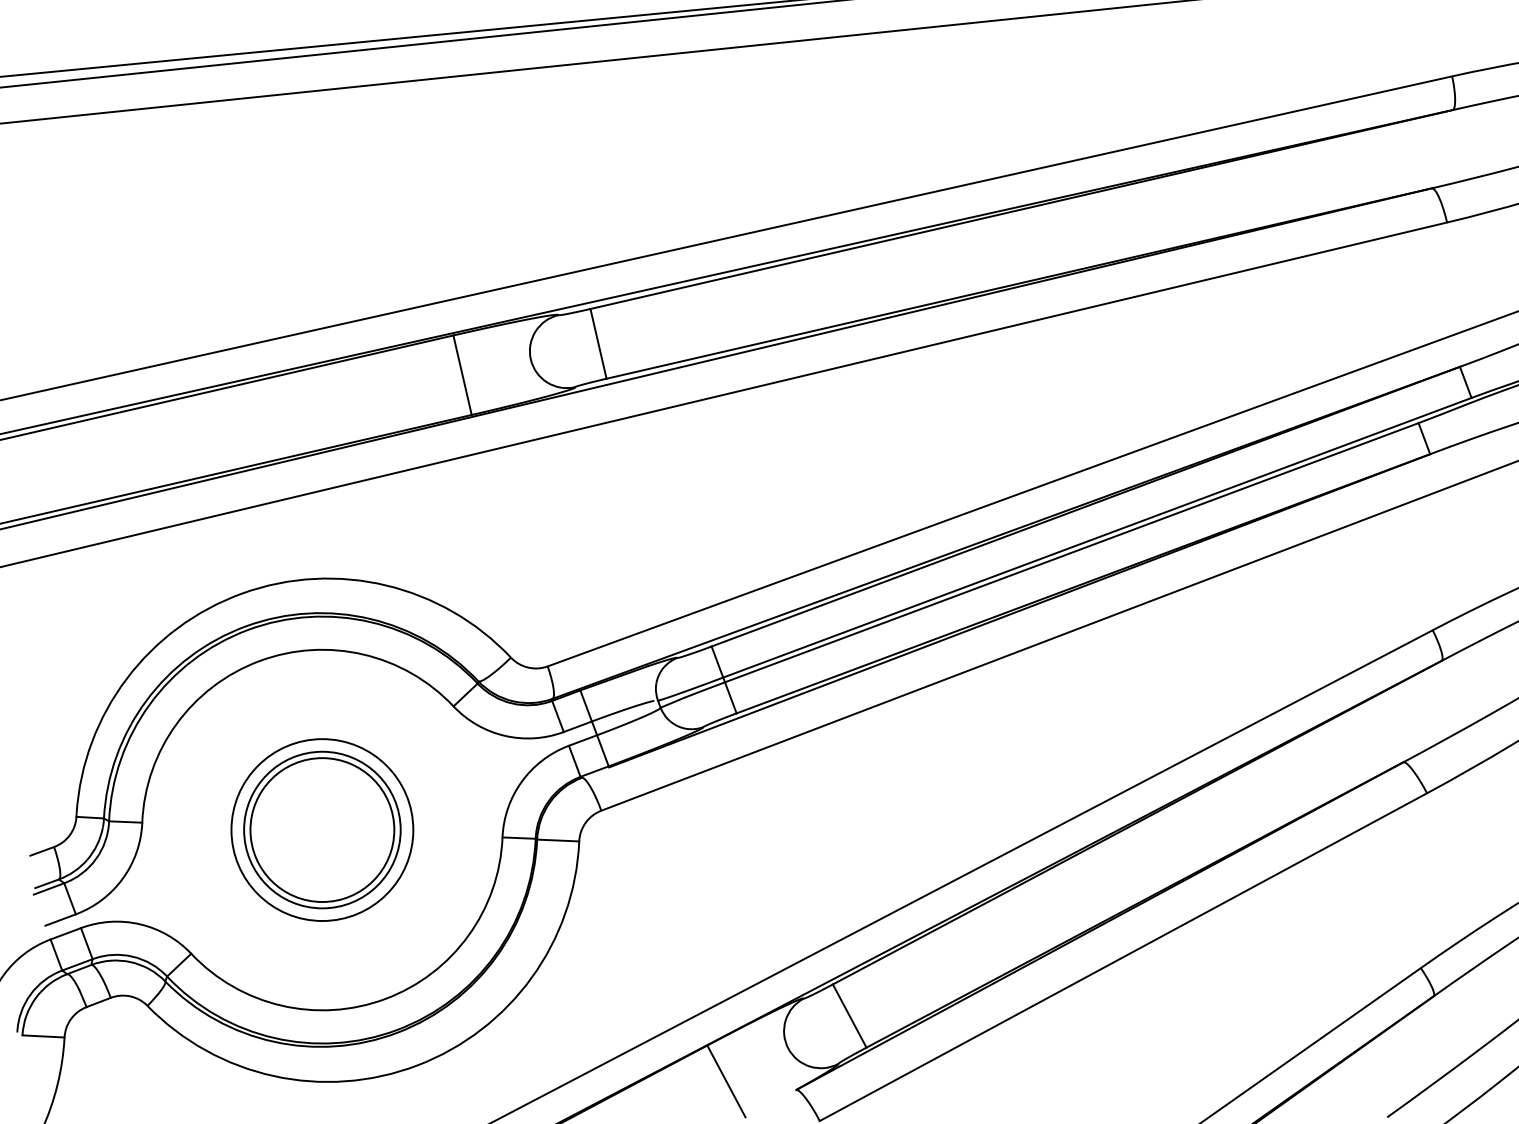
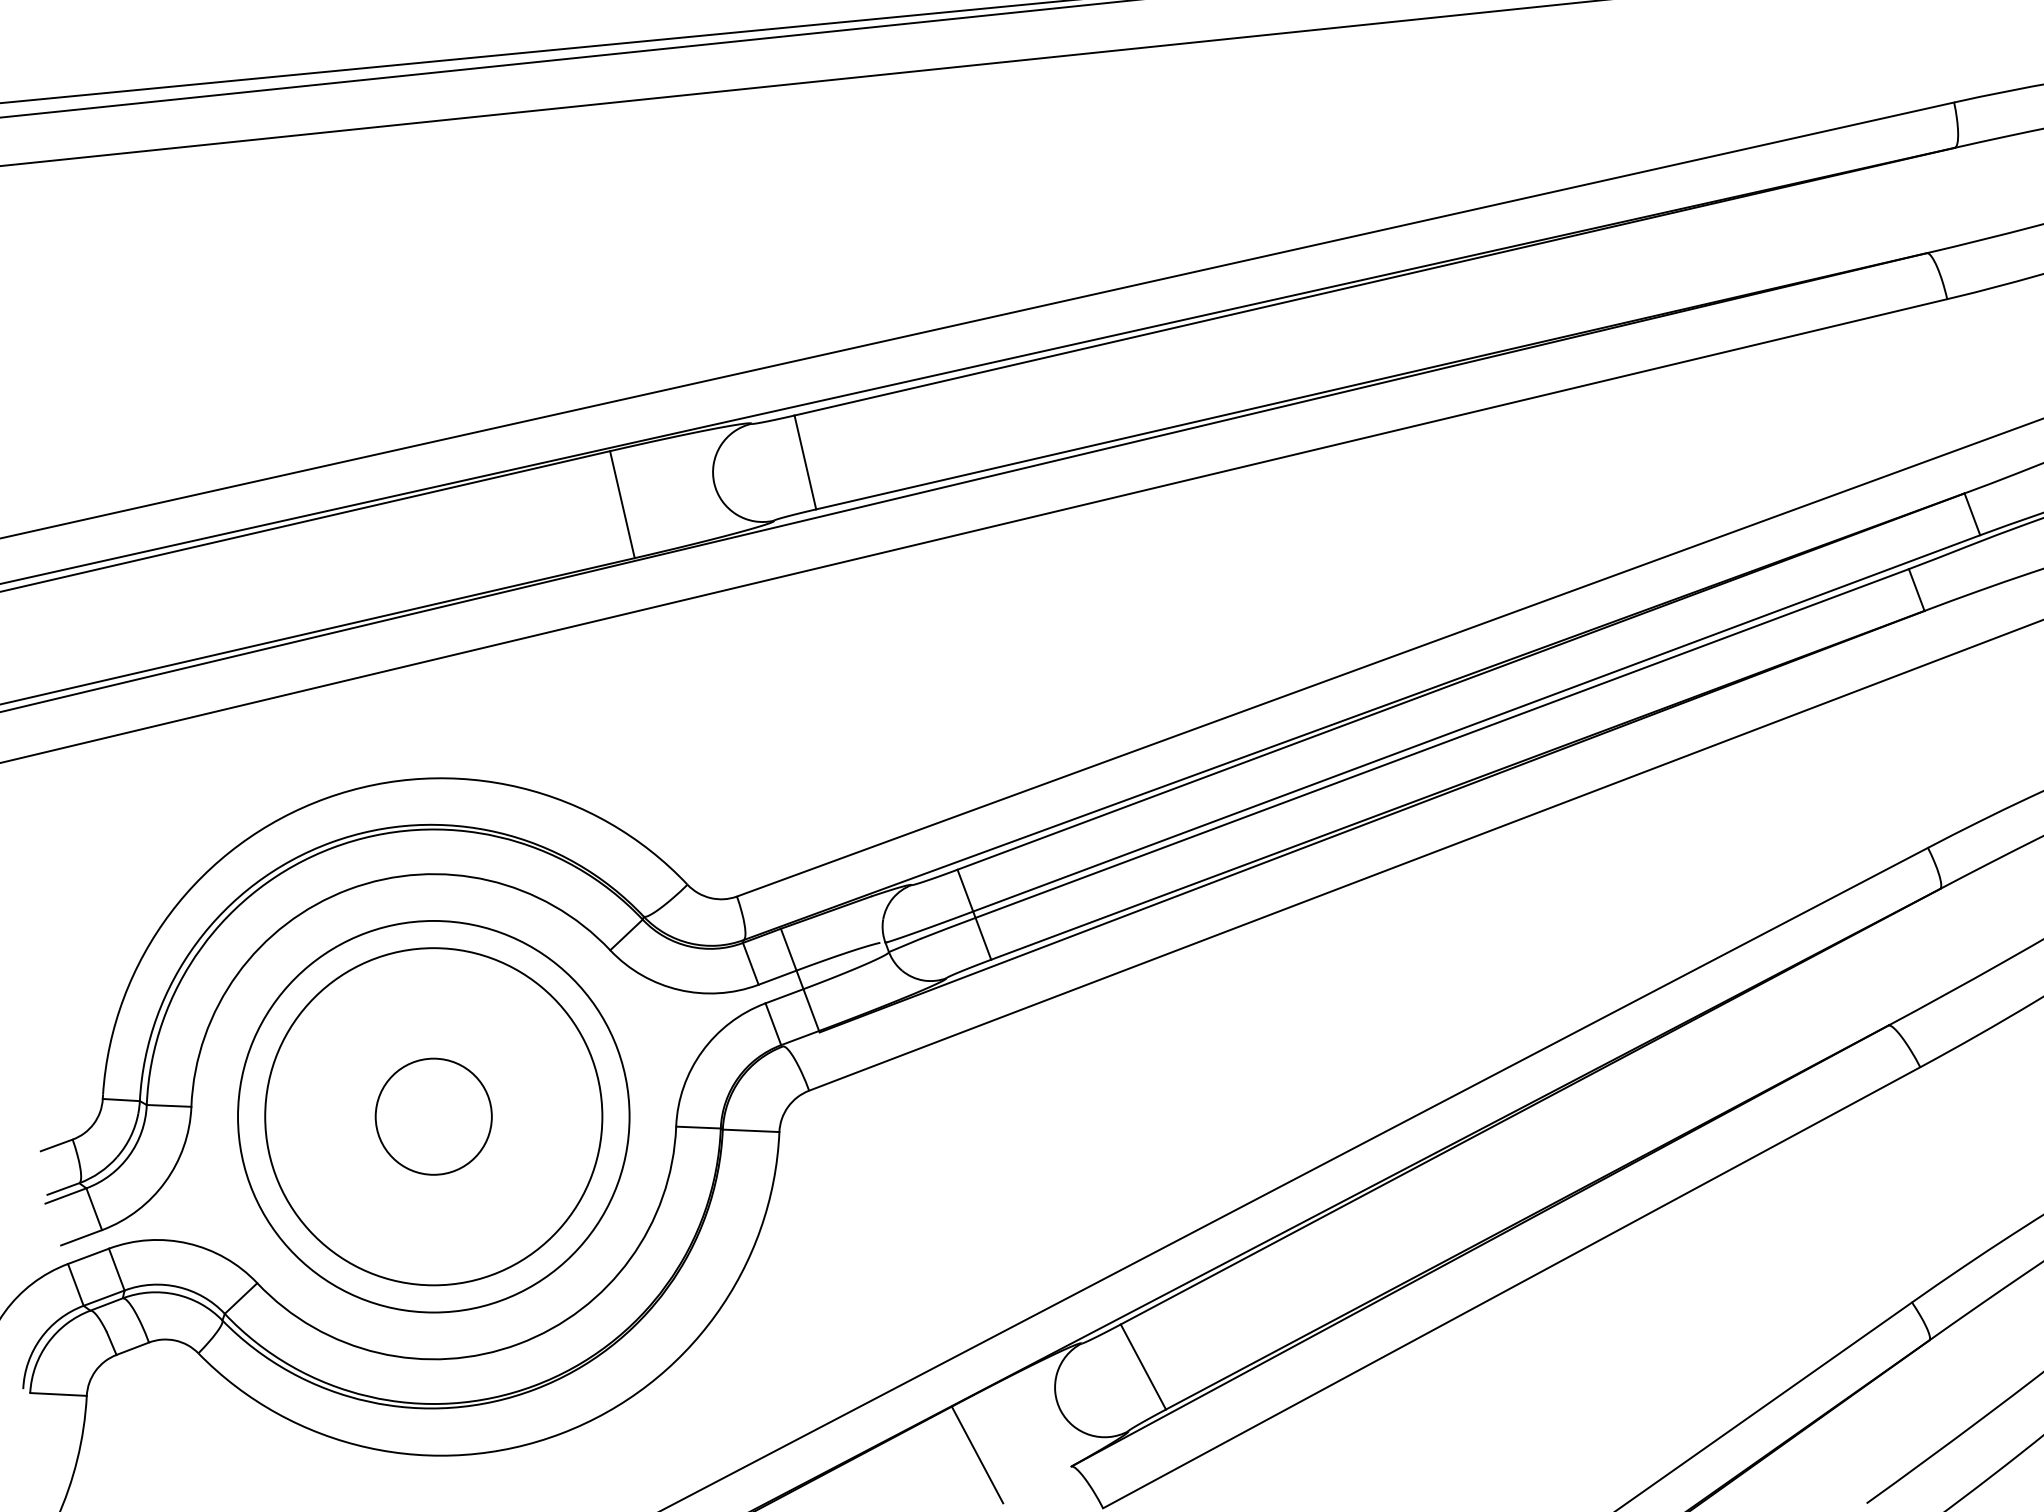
circle: (322, 829) -> (433, 1116), size x0.6
circle: (322, 829) -> (433, 1116), size x1.6
circle: (322, 829) -> (433, 1116), size x1.6

